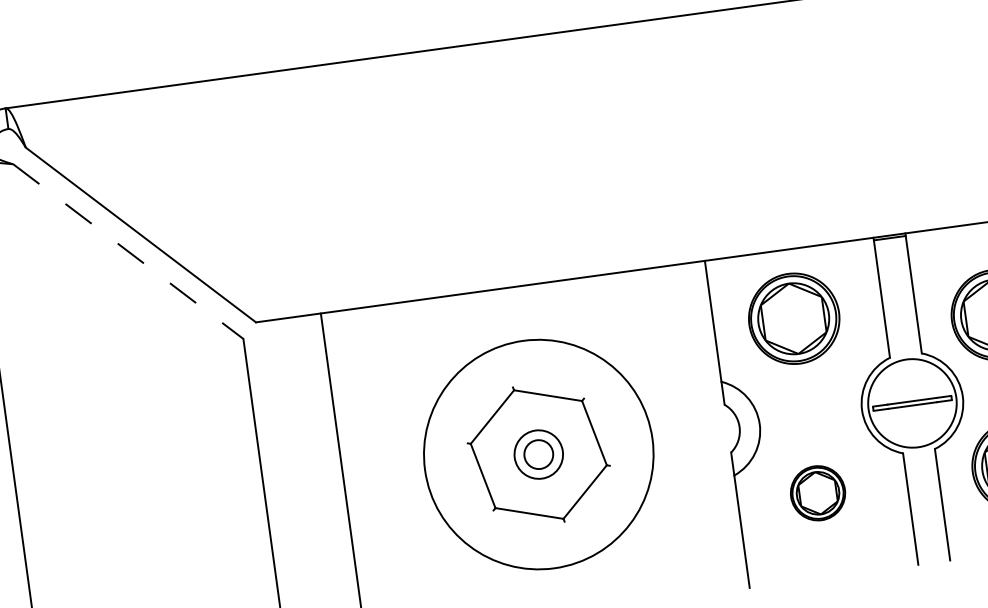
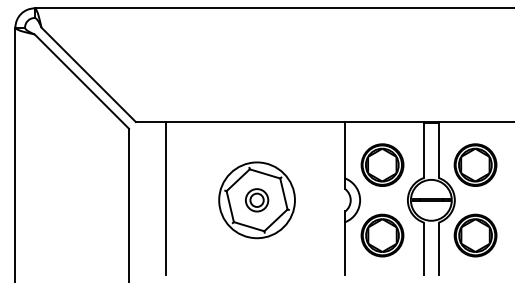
line: (127, 251) -> (81, 81), dashed -> solid
part: (793, 317) -> (382, 164), moved
circle: (537, 455) -> (256, 200), size x0.71
part: (818, 493) -> (382, 235), size x1.67

